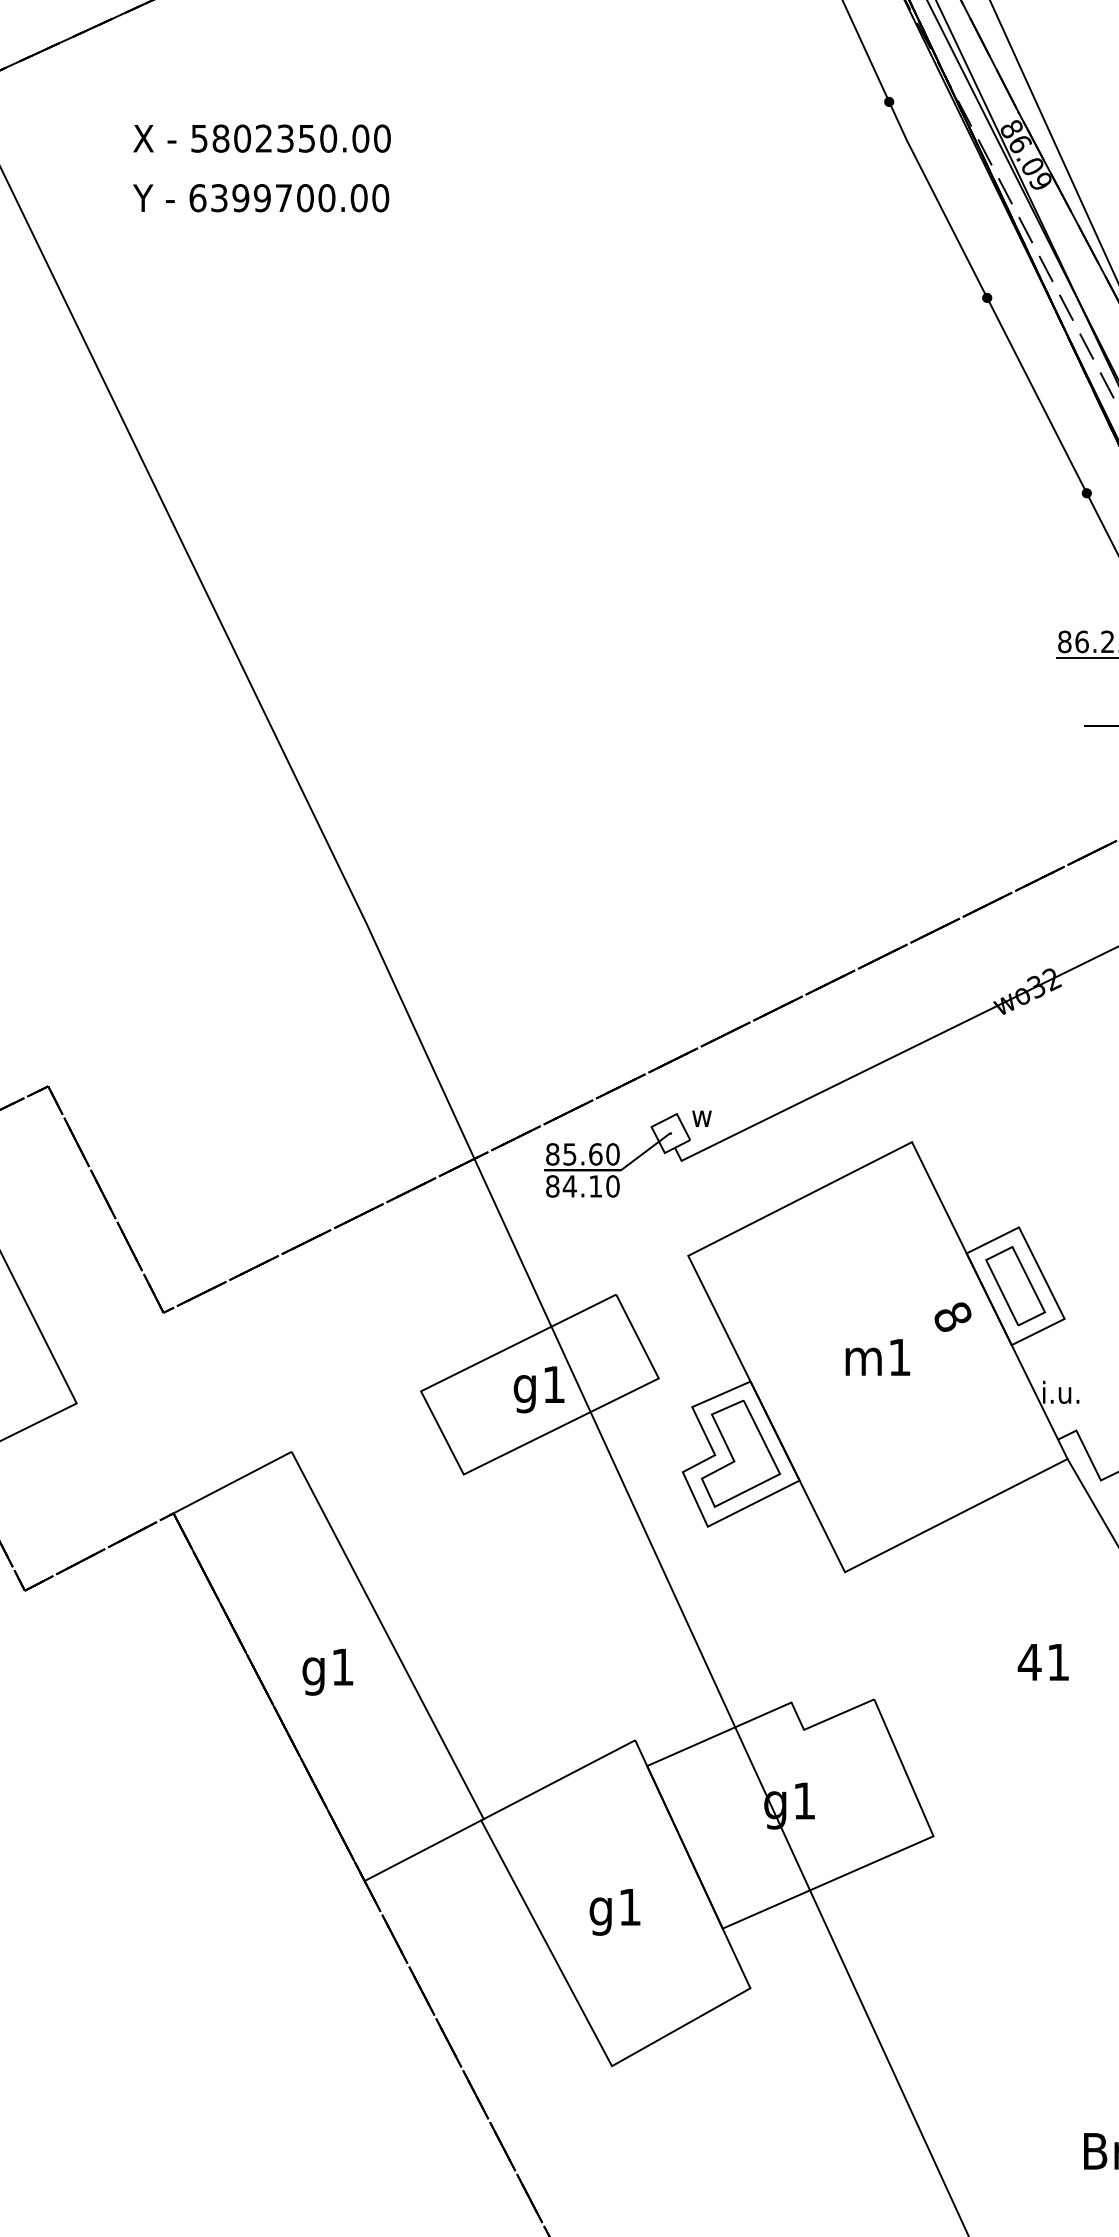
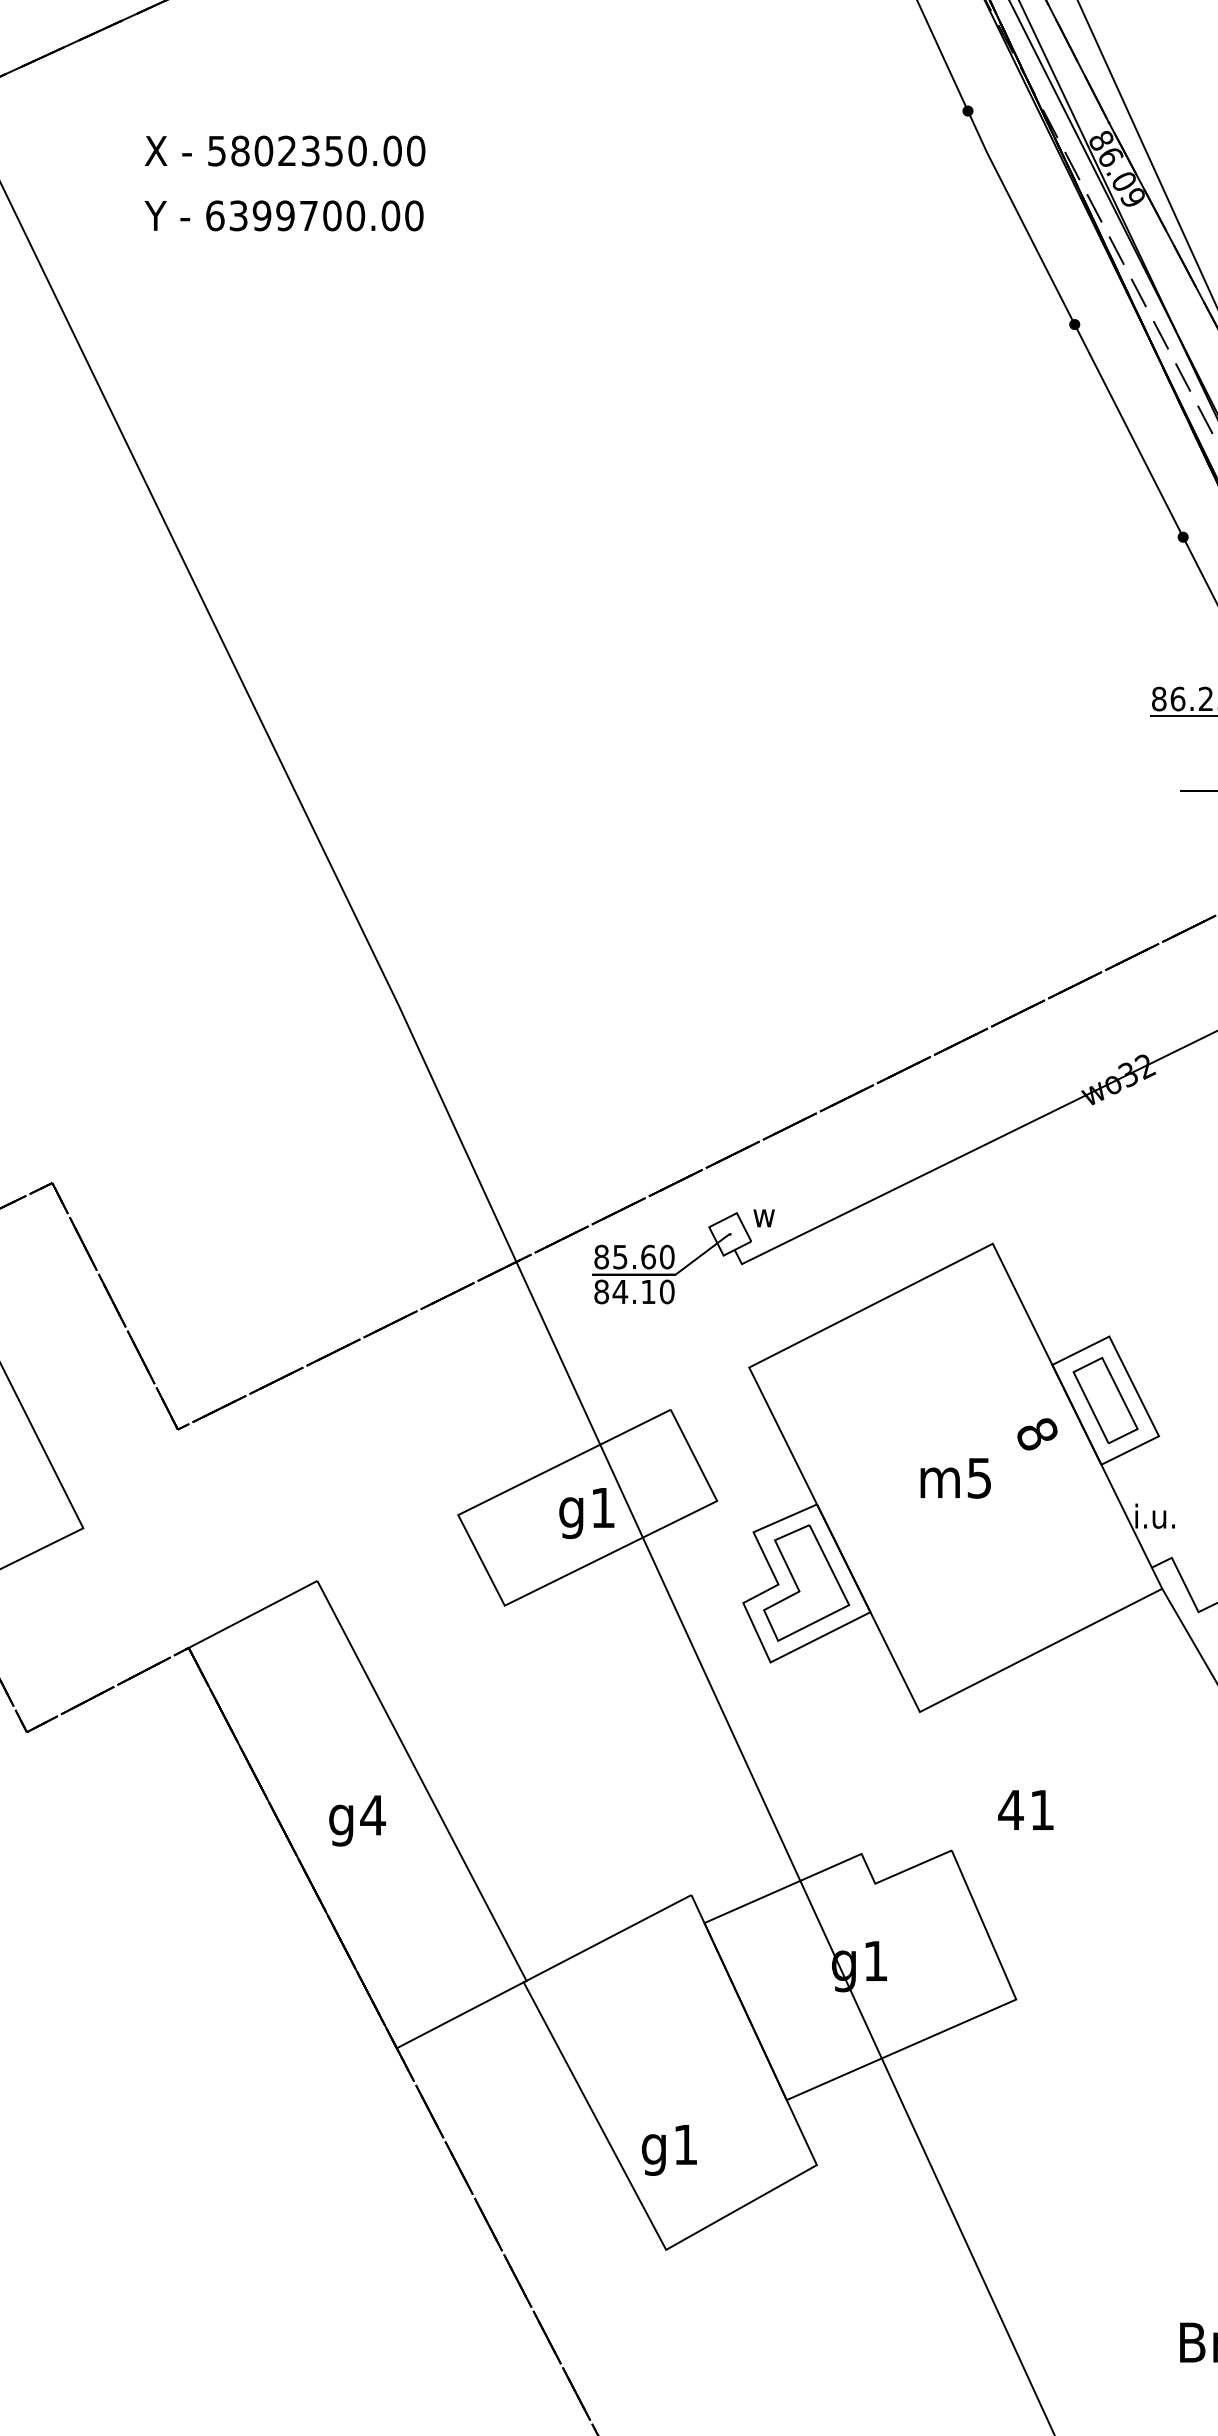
text: (898, 1357) -> (978, 1478), m1 -> m5
text: (1043, 1661) -> (1025, 1809), moved
text: (343, 1667) -> (373, 1815), g1 -> g4
text: (614, 1912) -> (668, 2150), moved

